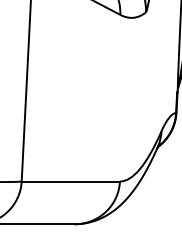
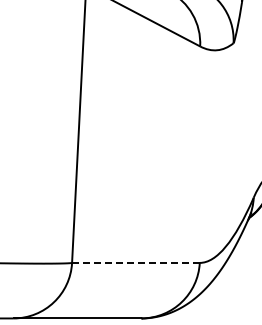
line: (70, 181) -> (135, 262), solid -> dashed

